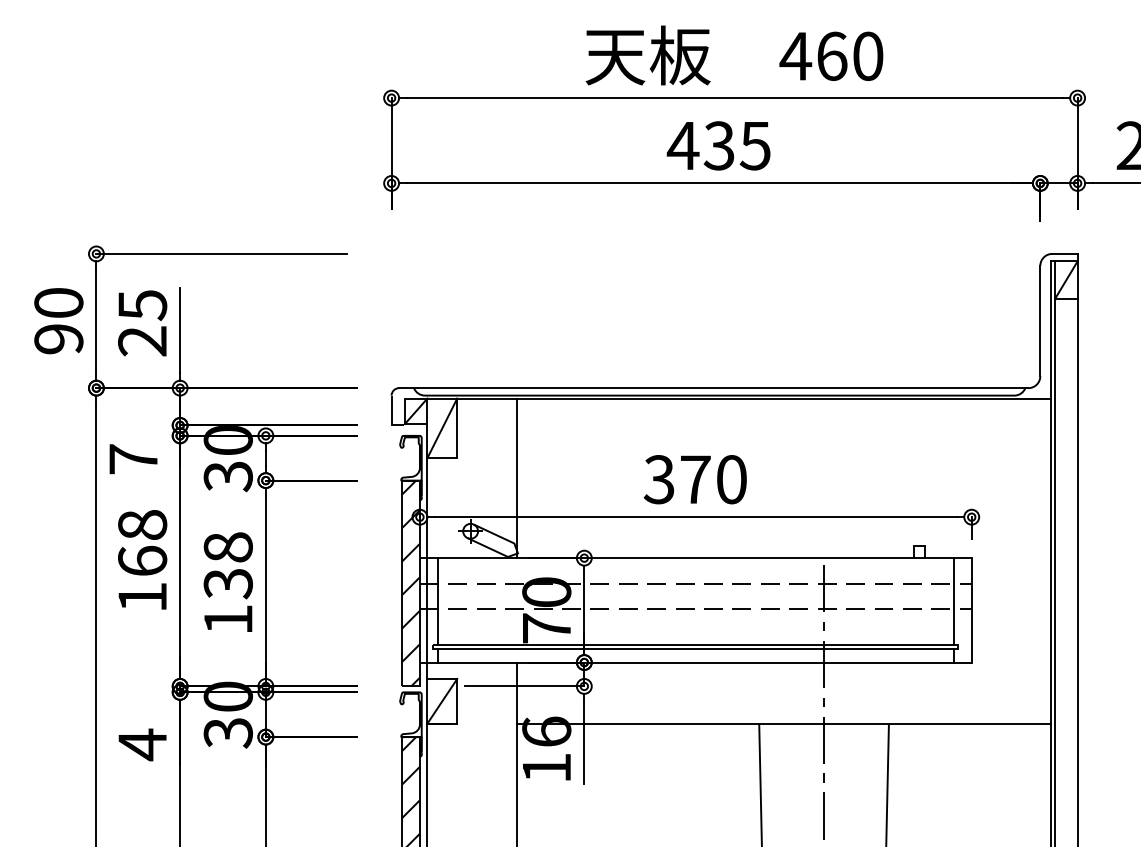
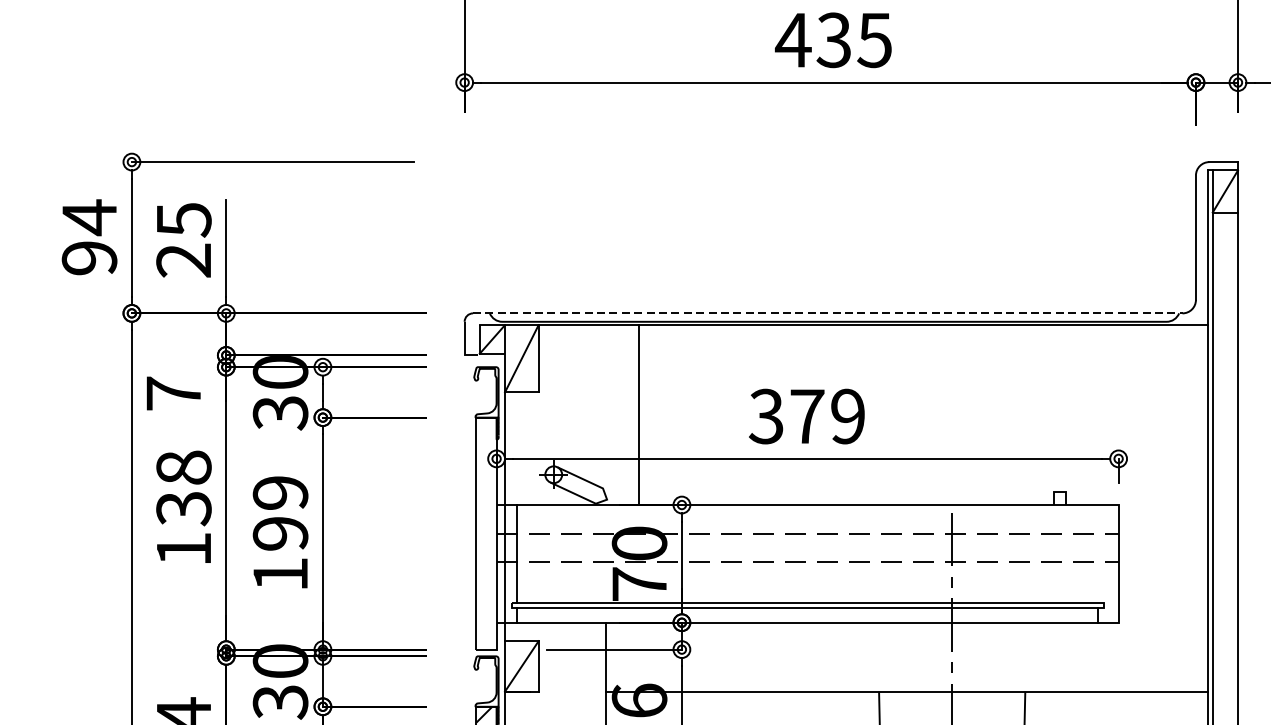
text: (58, 303) -> (89, 217), 90 -> 94
line: (713, 388) -> (827, 313), solid -> dashed
line: (516, 478) -> (638, 415), moved
text: (731, 479) -> (847, 416), 370 -> 379
text: (142, 561) -> (183, 508), 168 -> 138
text: (227, 565) -> (279, 513), 138 -> 199
hatch: (410, 583) -> (485, 533), removed
line: (953, 601) -> (1098, 553), removed

